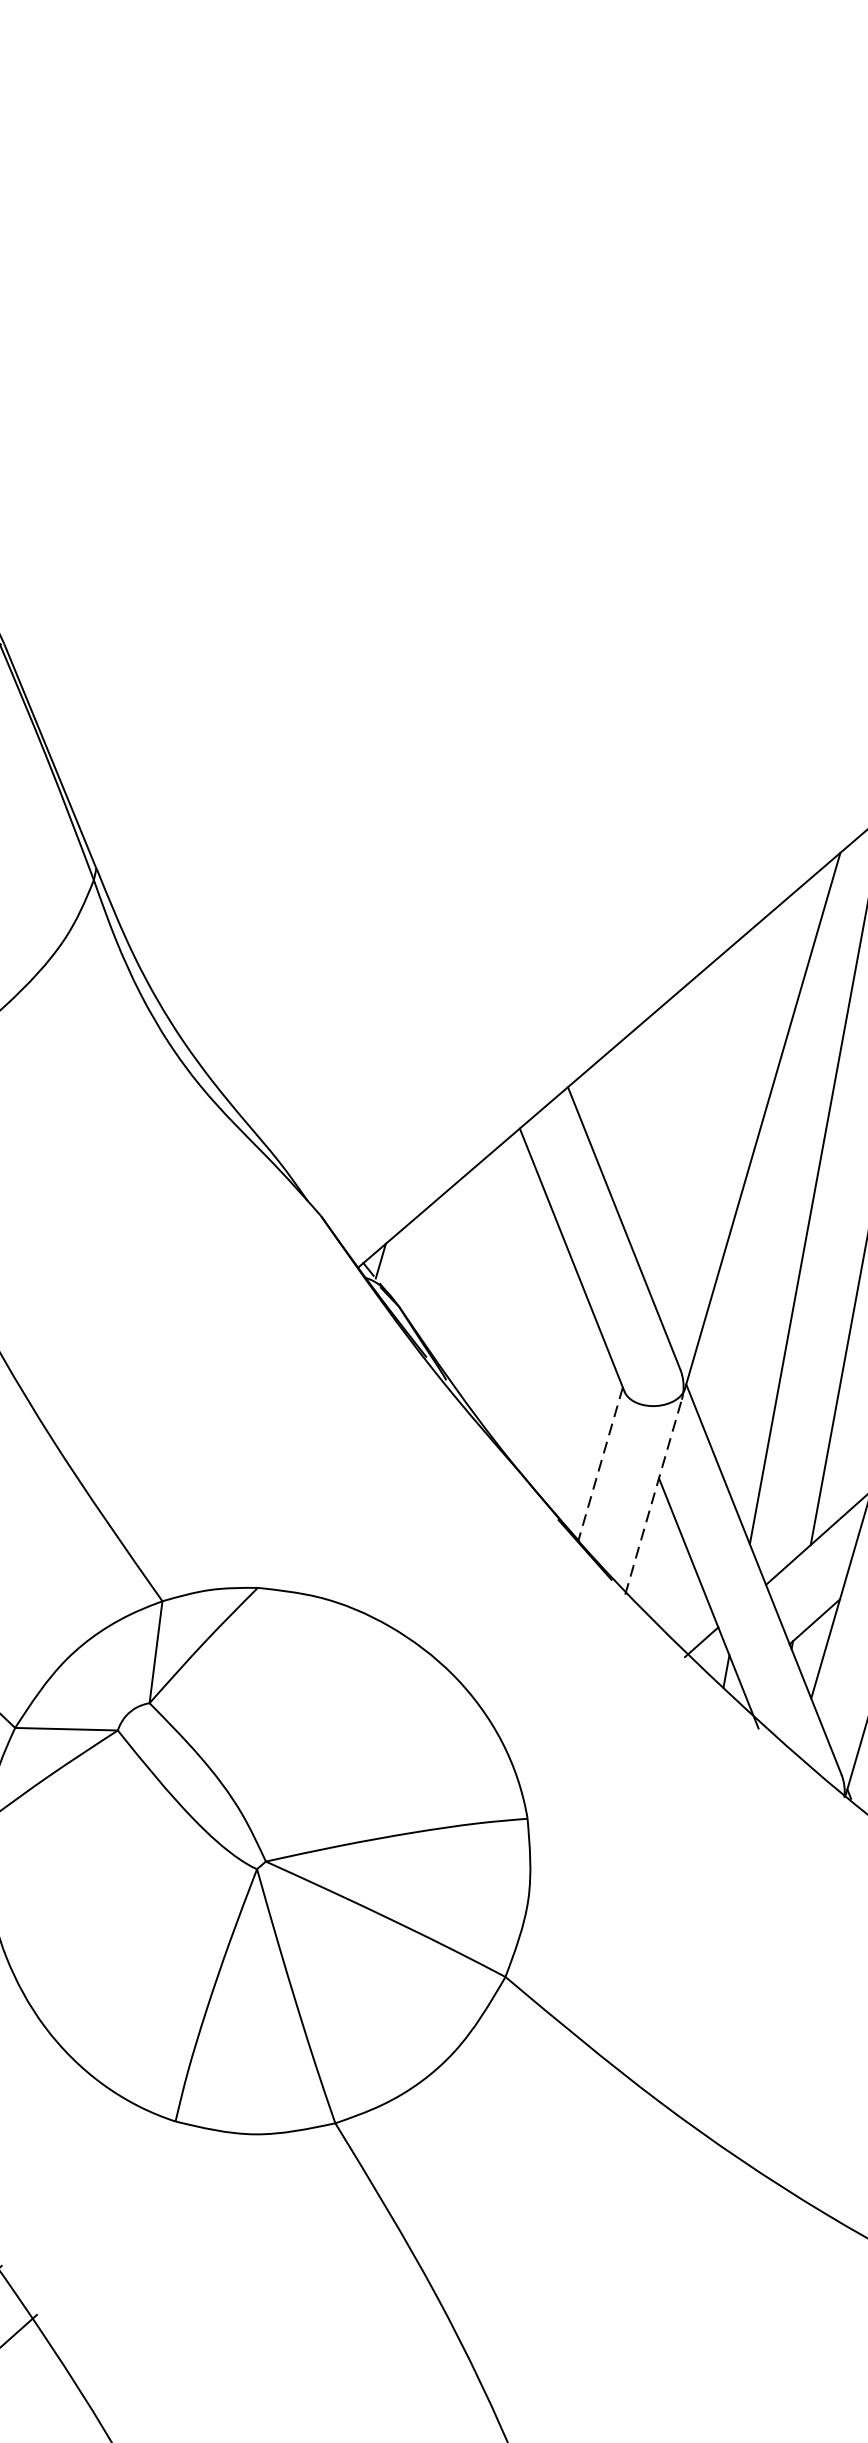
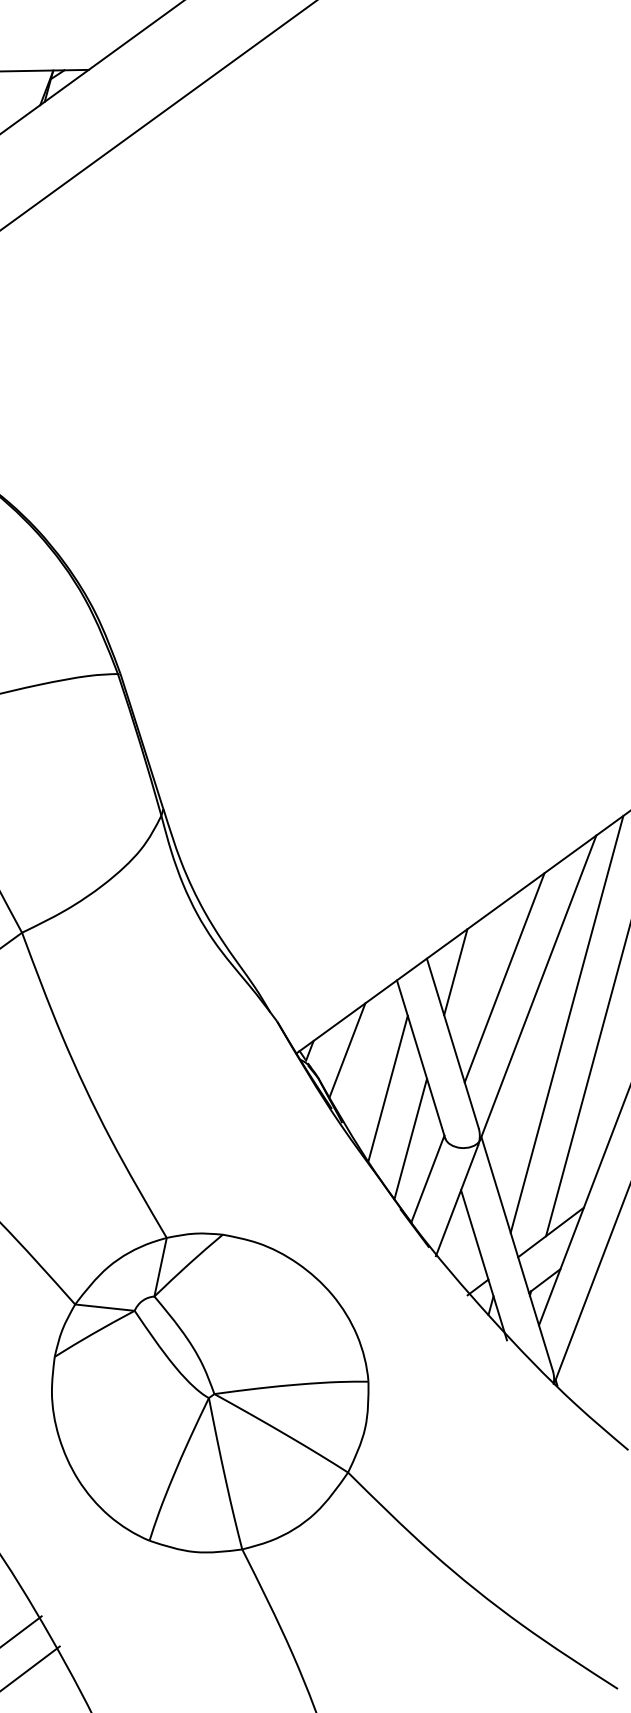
line: (618, 1106) -> (455, 972), added
line: (703, 1108) -> (504, 977), added
line: (445, 1255) -> (347, 1050), added
line: (518, 1314) -> (387, 1088), added
line: (565, 1396) -> (410, 1138), added
line: (600, 1464) -> (427, 1179), dashed -> solid
line: (654, 1496) -> (457, 1200), dashed -> solid

